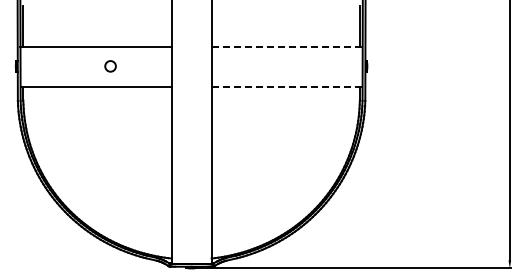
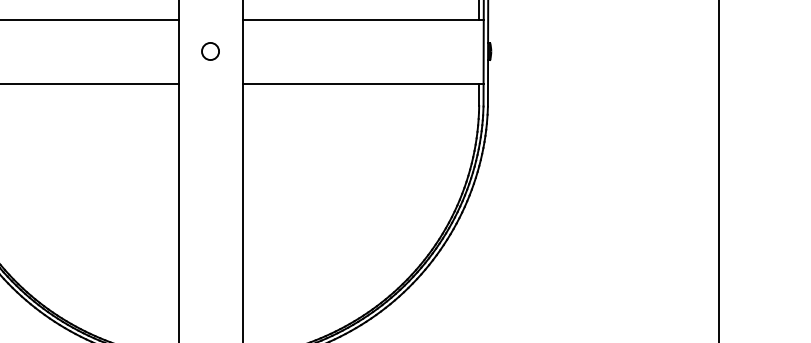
line: (287, 46) -> (363, 19), dashed -> solid
circle: (110, 66) -> (210, 51), moved
line: (287, 86) -> (363, 83), dashed -> solid

